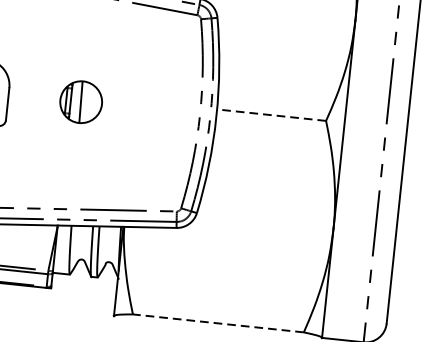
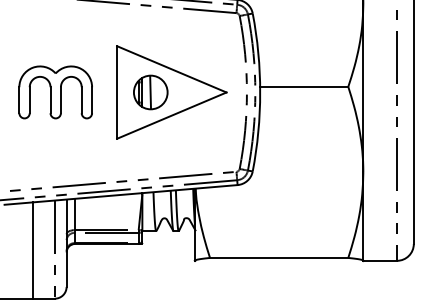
part: (106, 104) -> (171, 92), added
line: (270, 114) -> (303, 86), dashed -> solid
line: (217, 322) -> (278, 257), dashed -> solid

